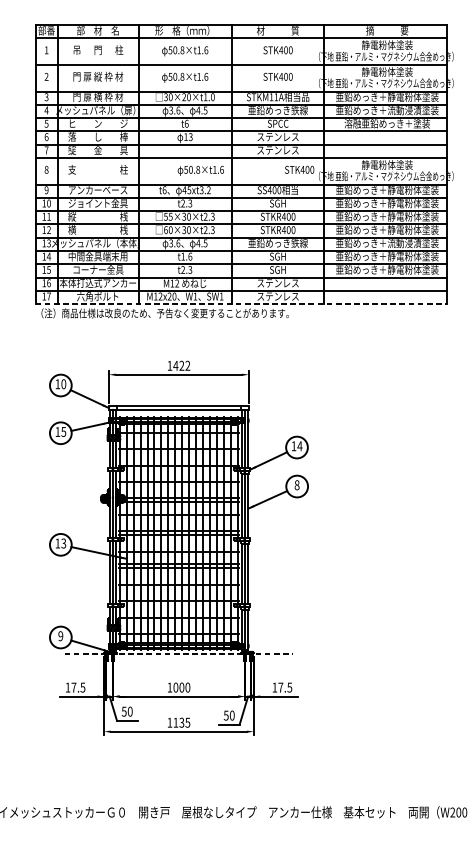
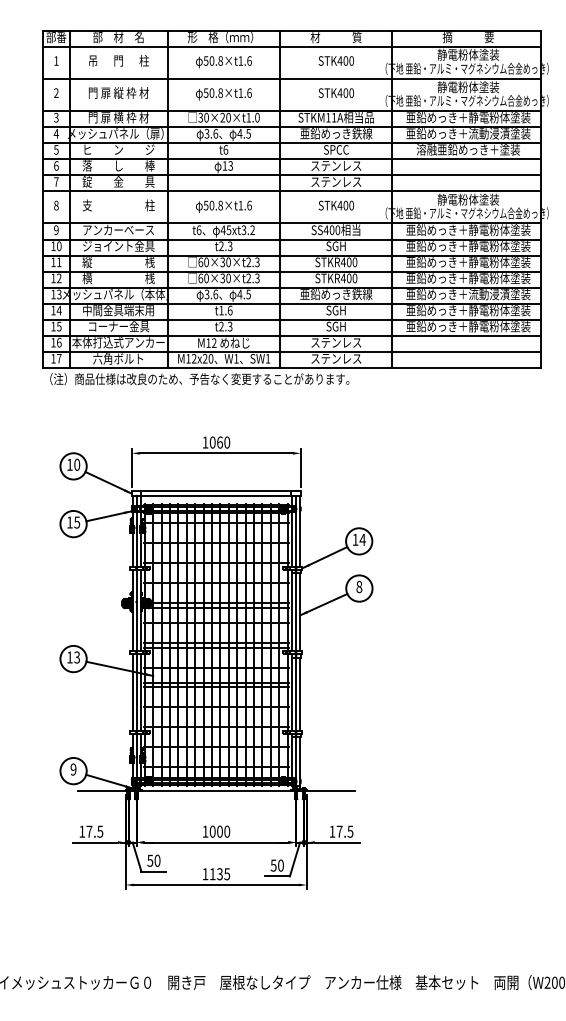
text: (298, 169) -> (335, 205), moved
text: (200, 170) -> (223, 206), moved
text: (168, 216) -> (203, 262), 55×30×t2.3 -> 60×30×t2.3
line: (241, 304) -> (292, 368), dashed -> solid
text: (181, 365) -> (219, 442), 1422 -> 1060
line: (179, 654) -> (216, 791), dashed -> solid

